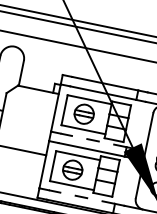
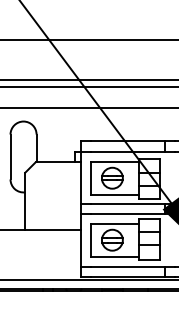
line: (93, 140) -> (128, 204), dashed -> solid
line: (82, 196) -> (128, 266), dashed -> solid

